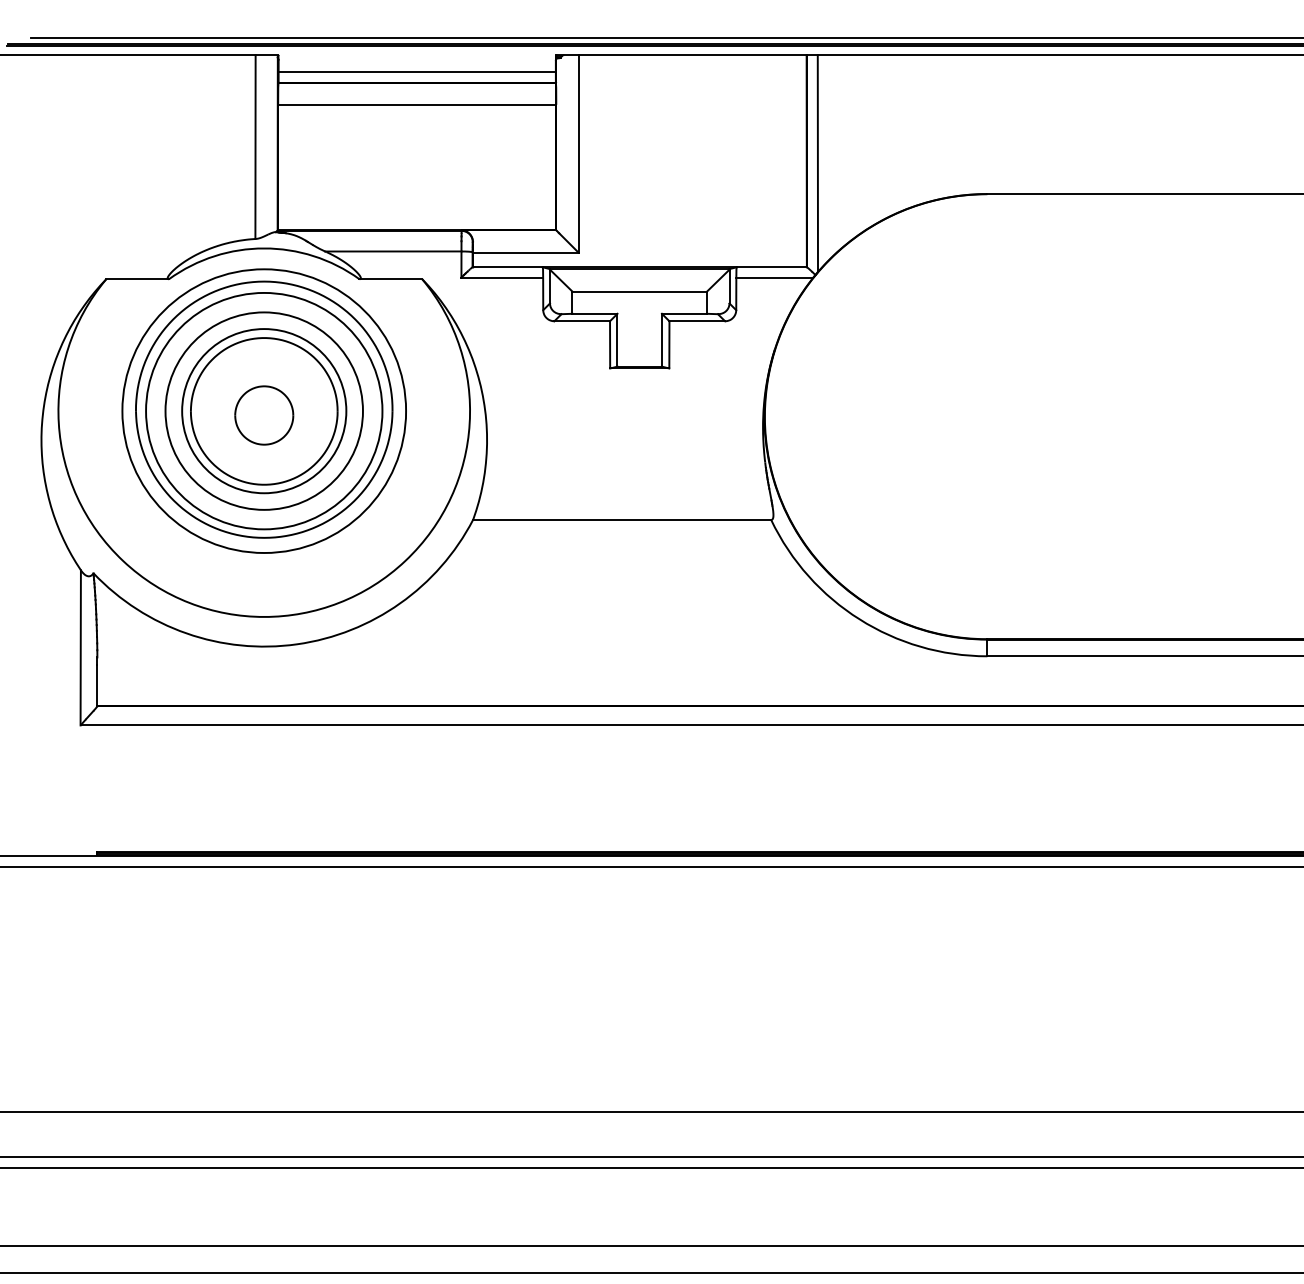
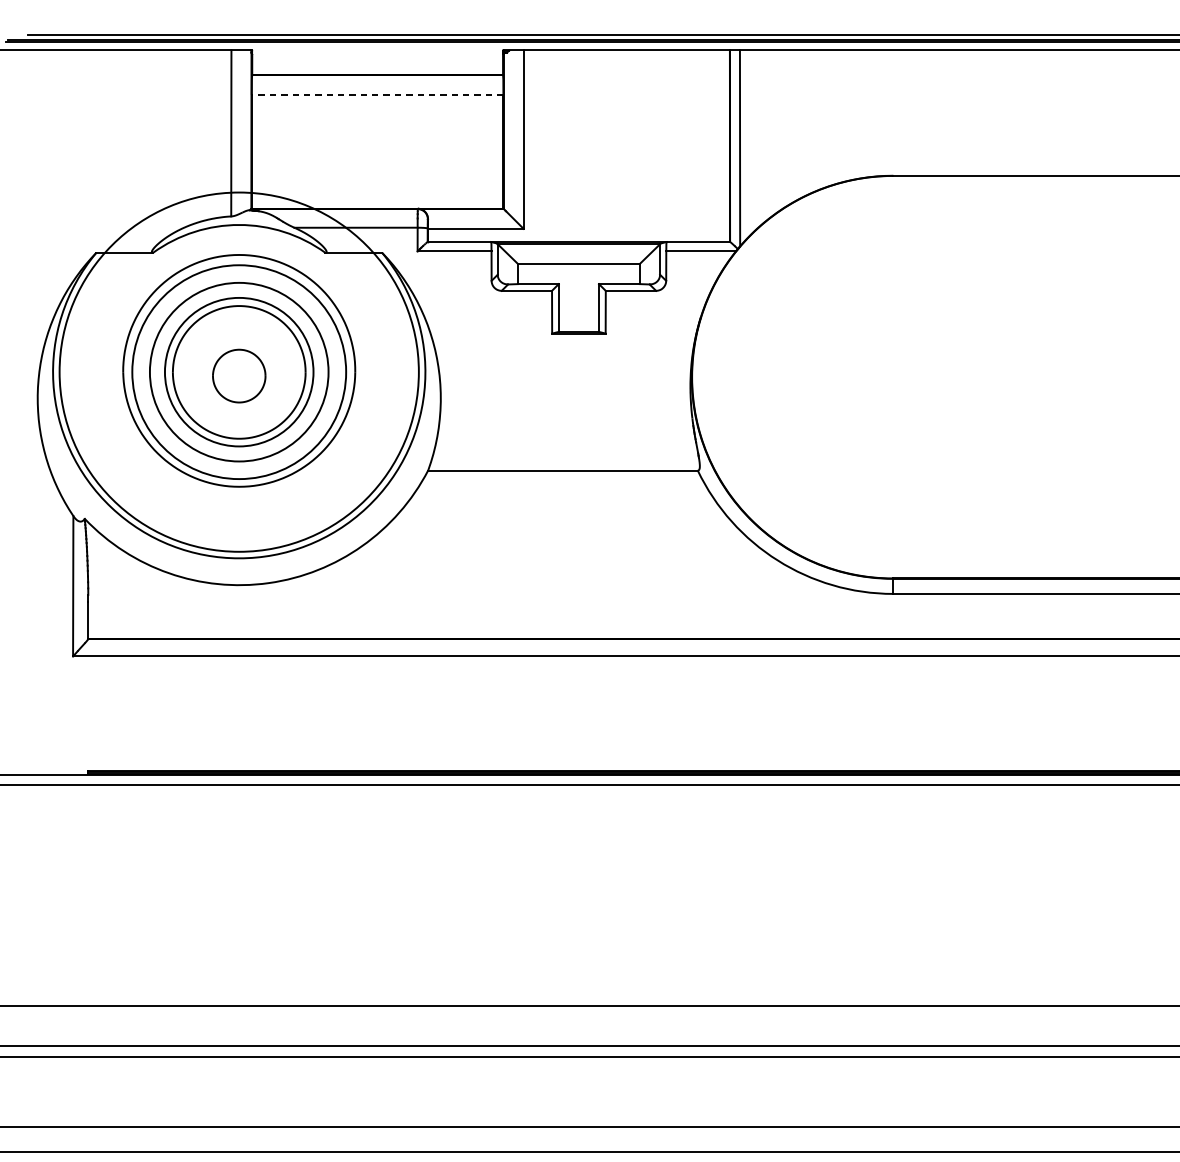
line: (416, 71) -> (376, 64), removed
line: (416, 104) -> (376, 94), solid -> dashed
circle: (264, 411) -> (239, 372), size x1.4

